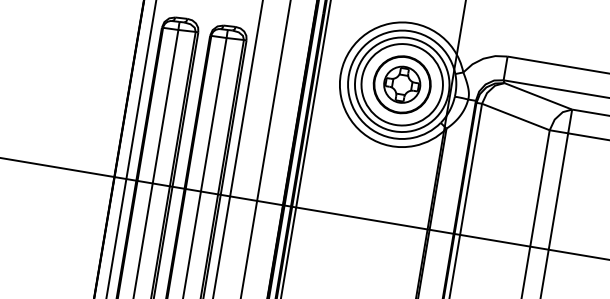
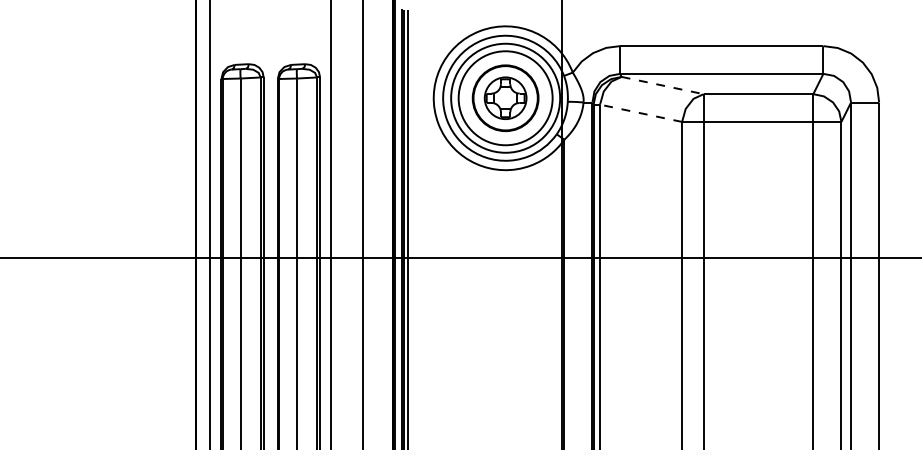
line: (538, 96) -> (662, 85), solid -> dashed
line: (516, 117) -> (641, 113), solid -> dashed

